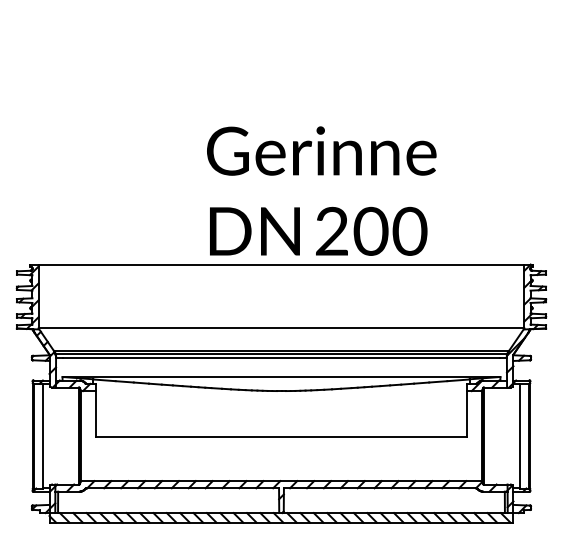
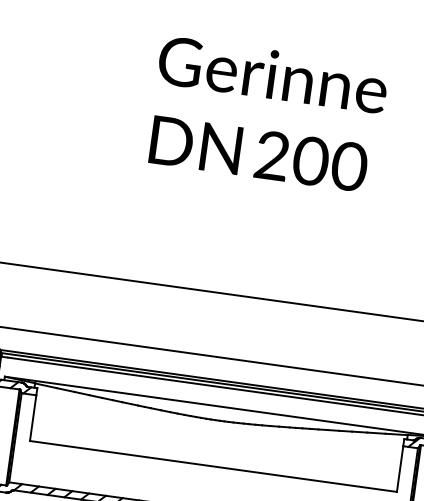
text: (321, 190) -> (267, 113), moved

